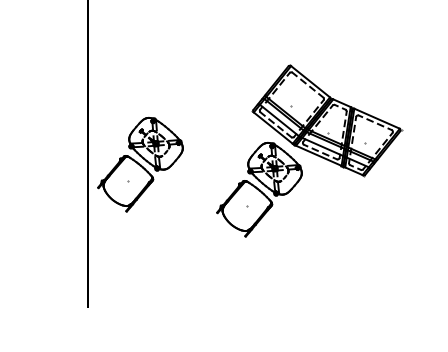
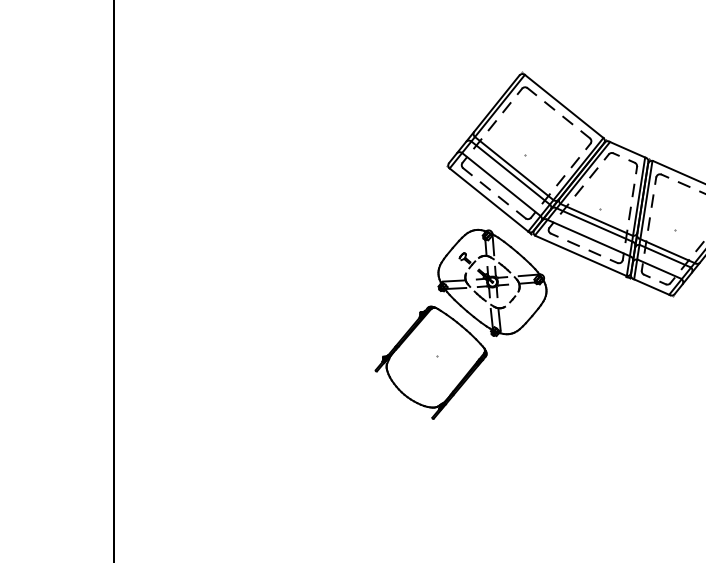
part: (140, 164) -> (221, 273), removed

